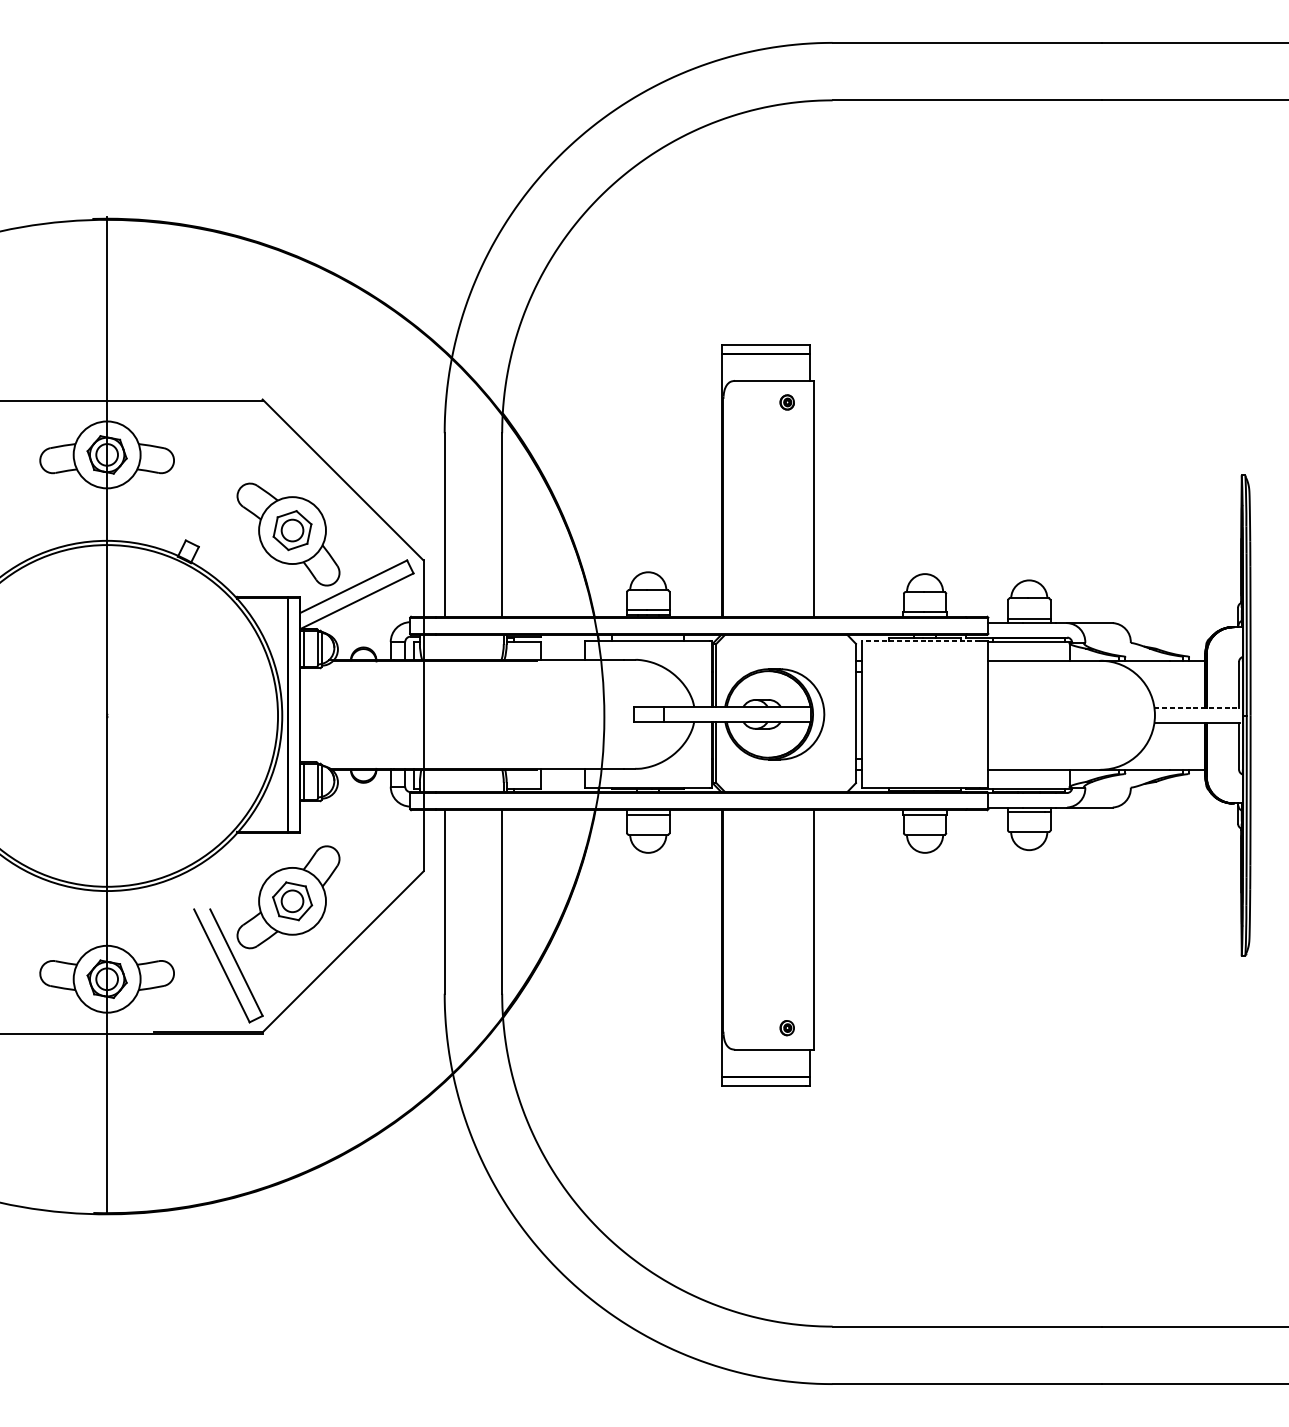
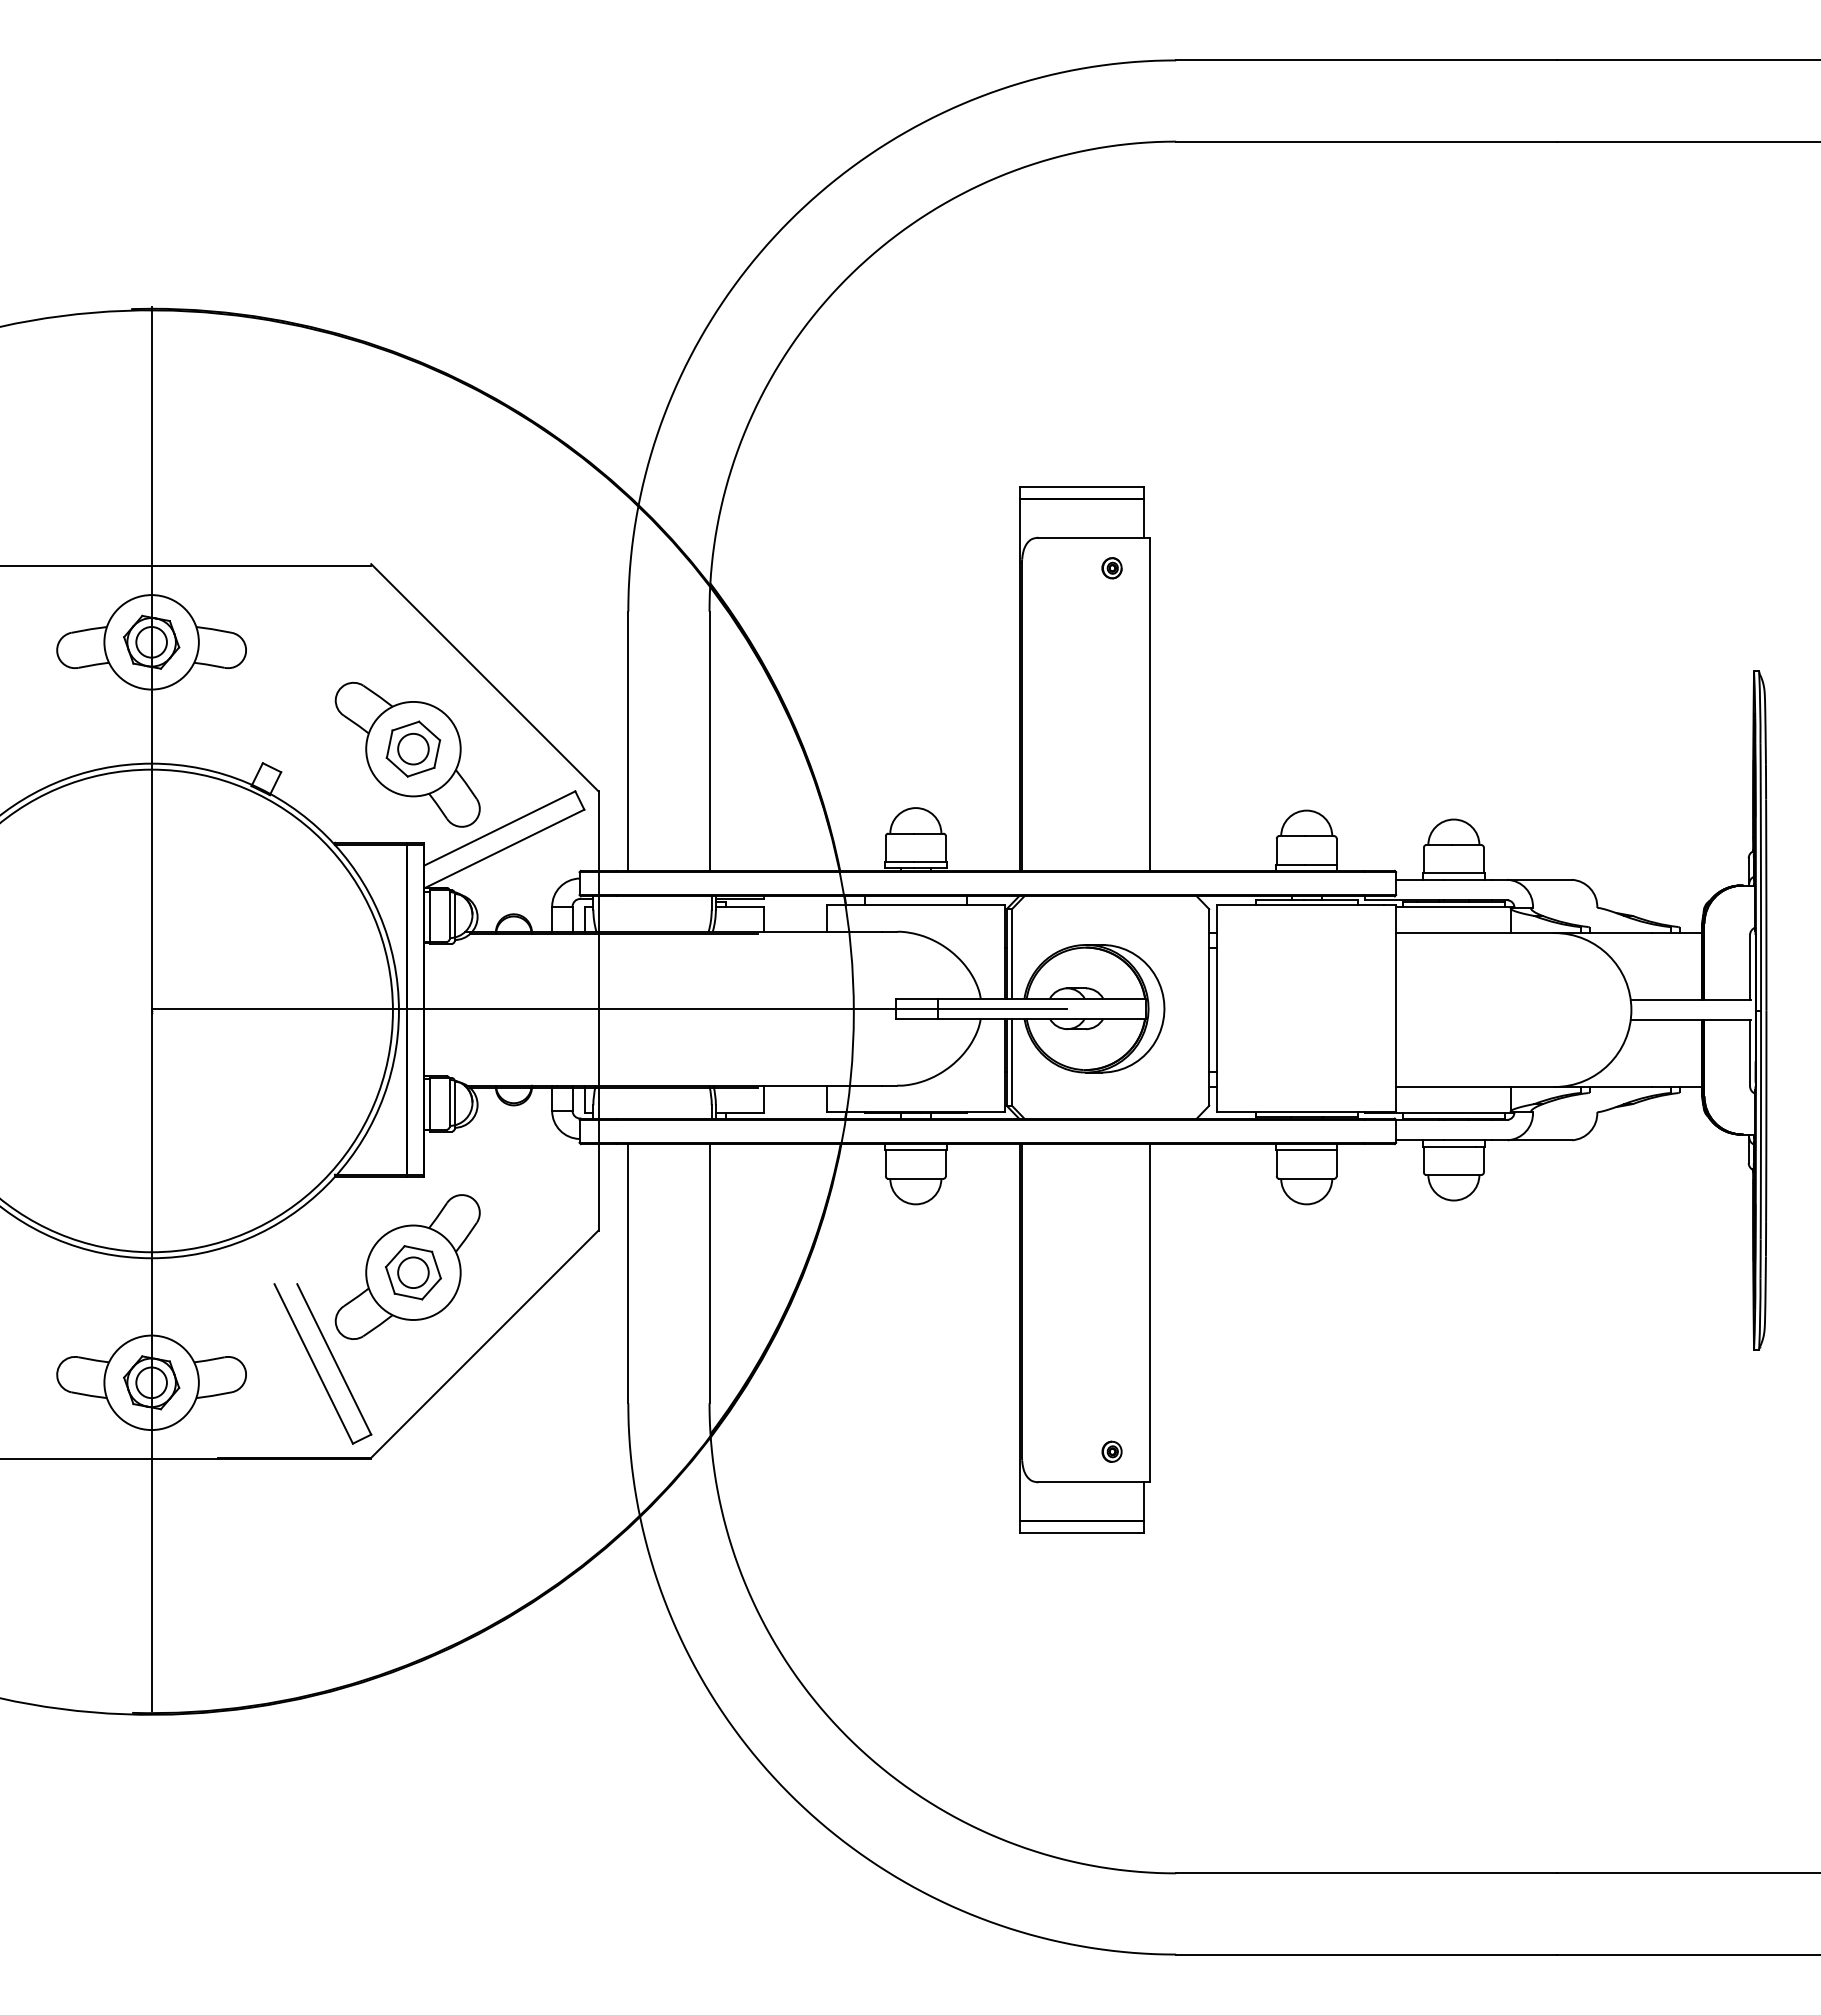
line: (920, 641) -> (1300, 905), dashed -> solid
line: (1197, 707) -> (1691, 999), dashed -> solid
line: (431, 714) -> (609, 1009), added

